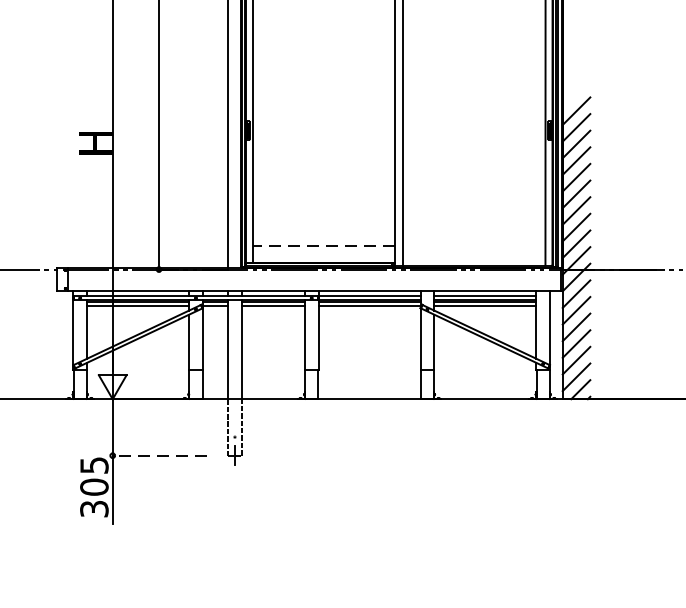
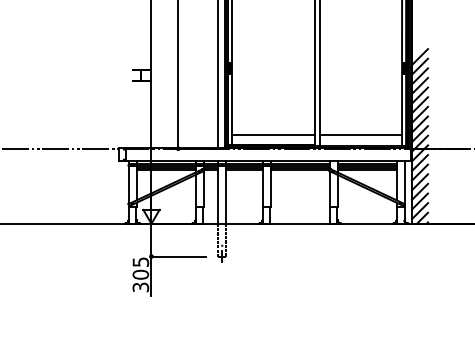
line: (323, 246) -> (273, 135), dashed -> solid
line: (473, 246) -> (360, 135), added
line: (159, 455) -> (178, 256), dashed -> solid

